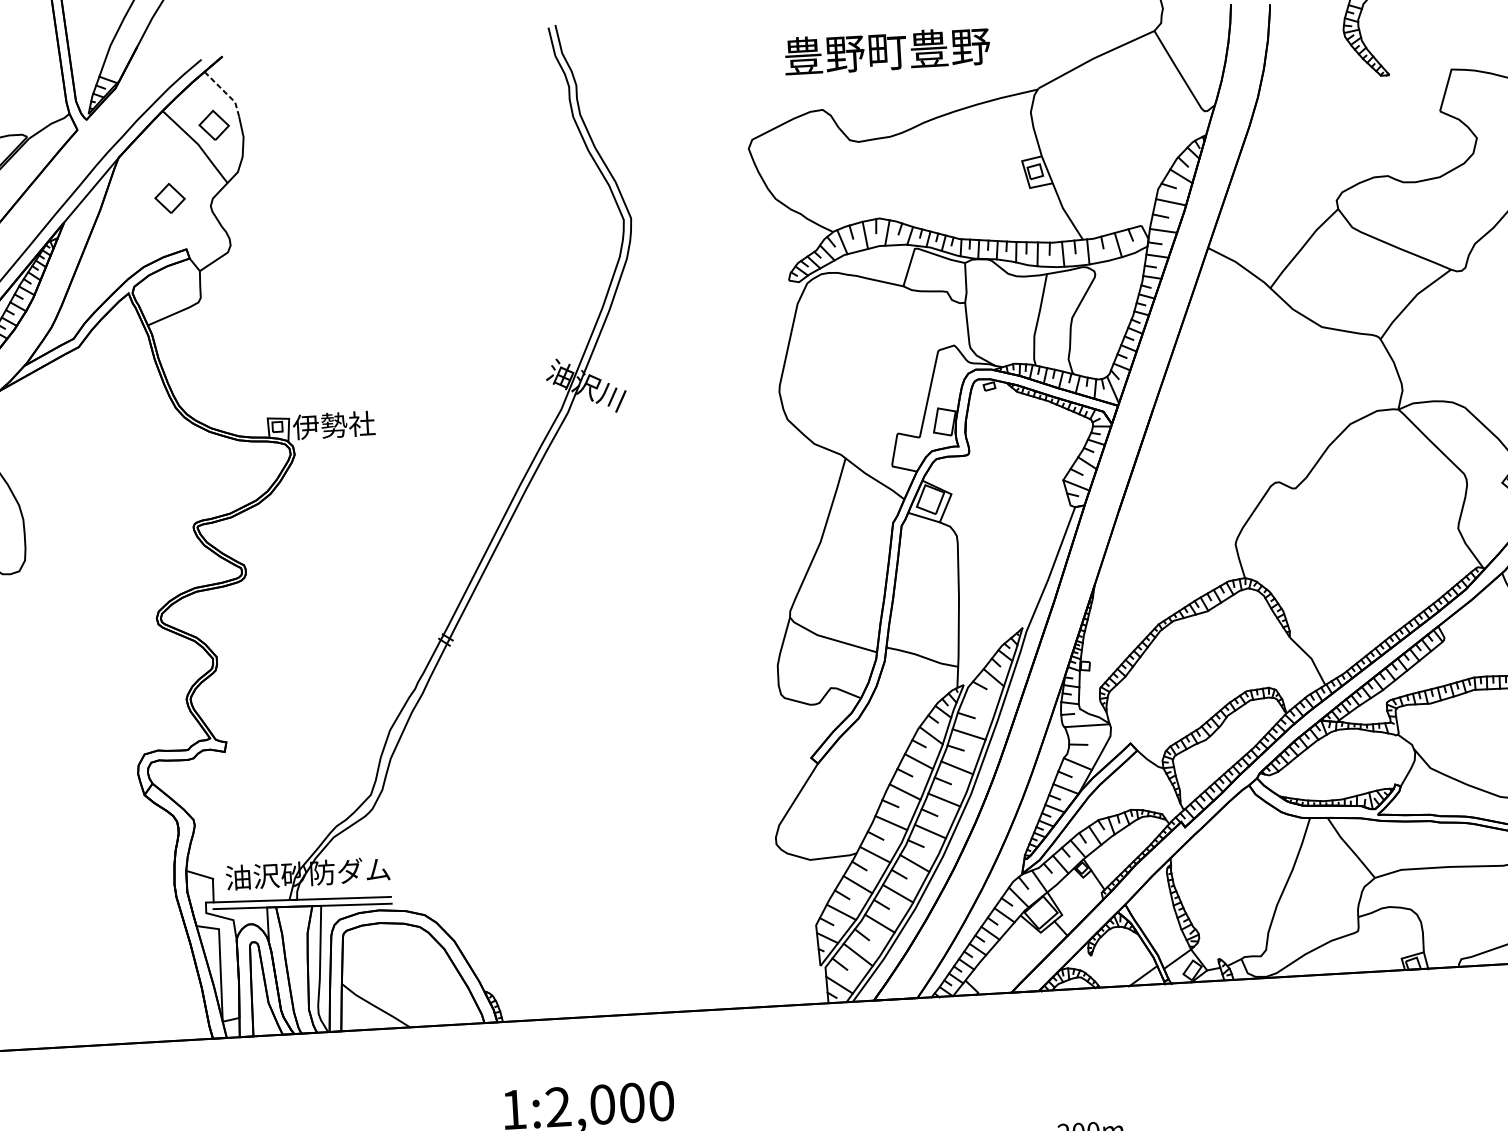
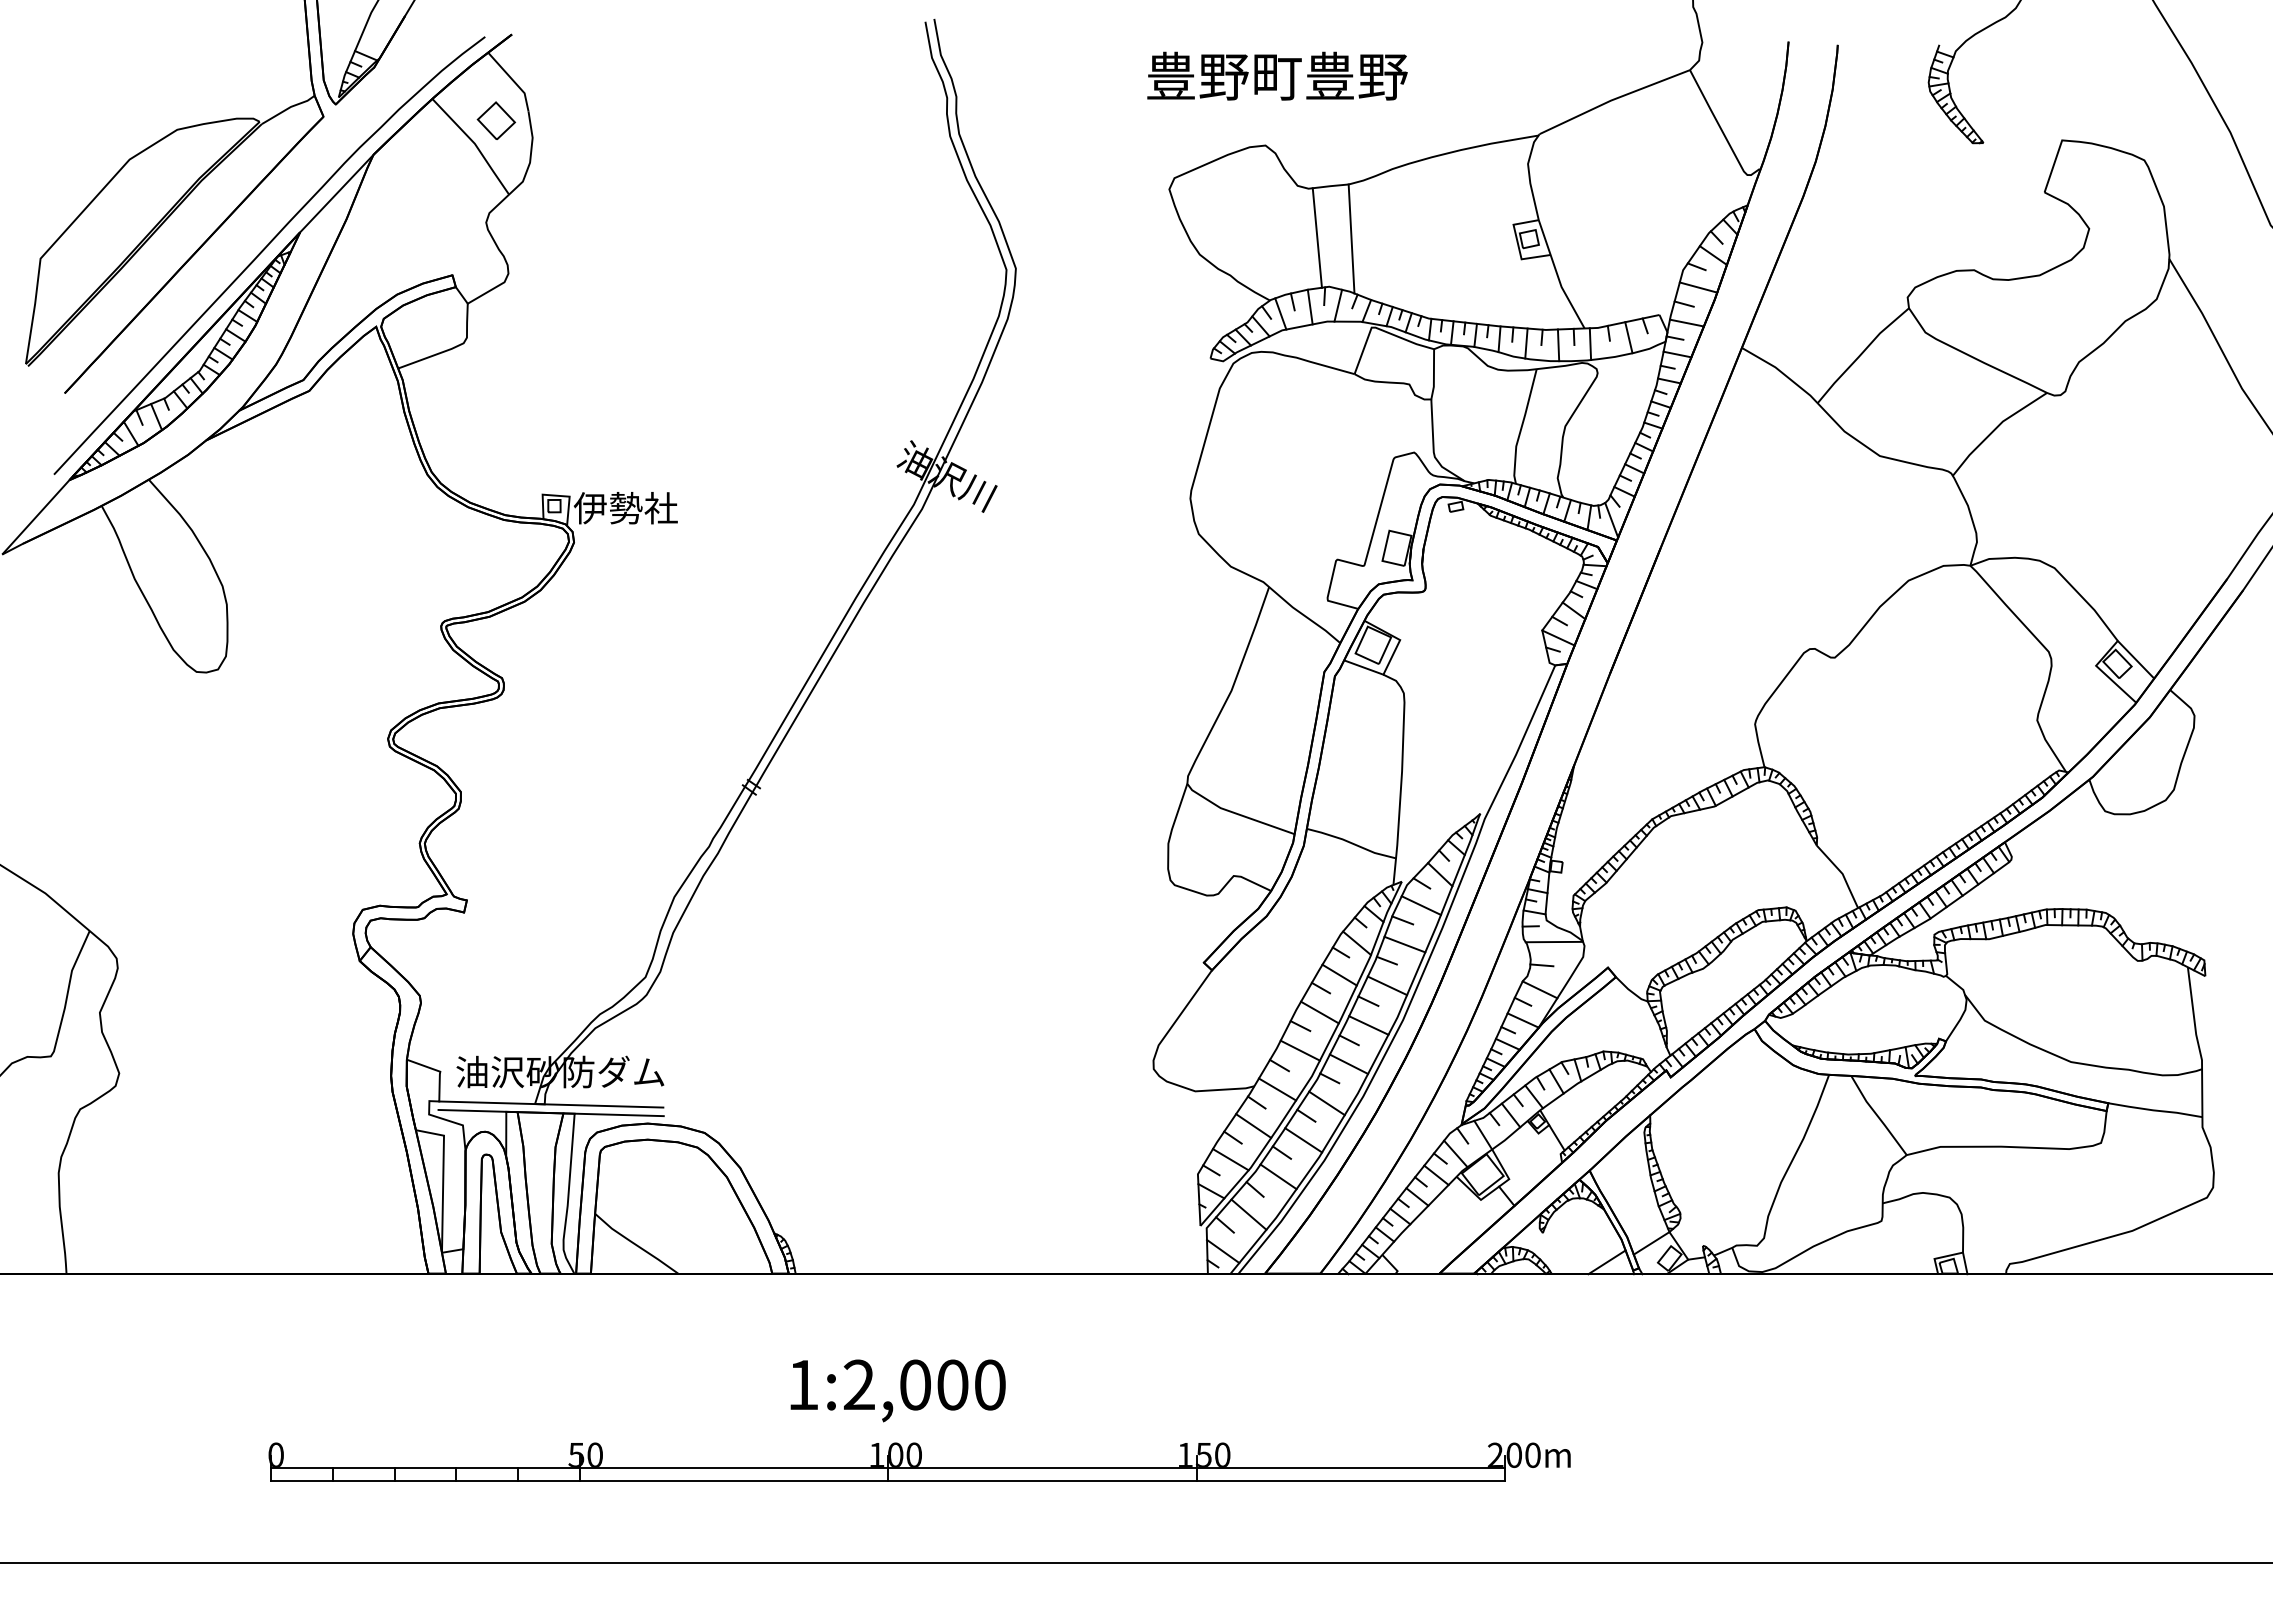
text: (887, 50) -> (1277, 75), moved
line: (225, 92) -> (512, 80), dashed -> solid
line: (894, 179) -> (1351, 238), added
line: (867, 180) -> (1316, 237), added
part: (169, 198) -> (434, 209), removed
line: (980, 702) -> (1421, 905), added

